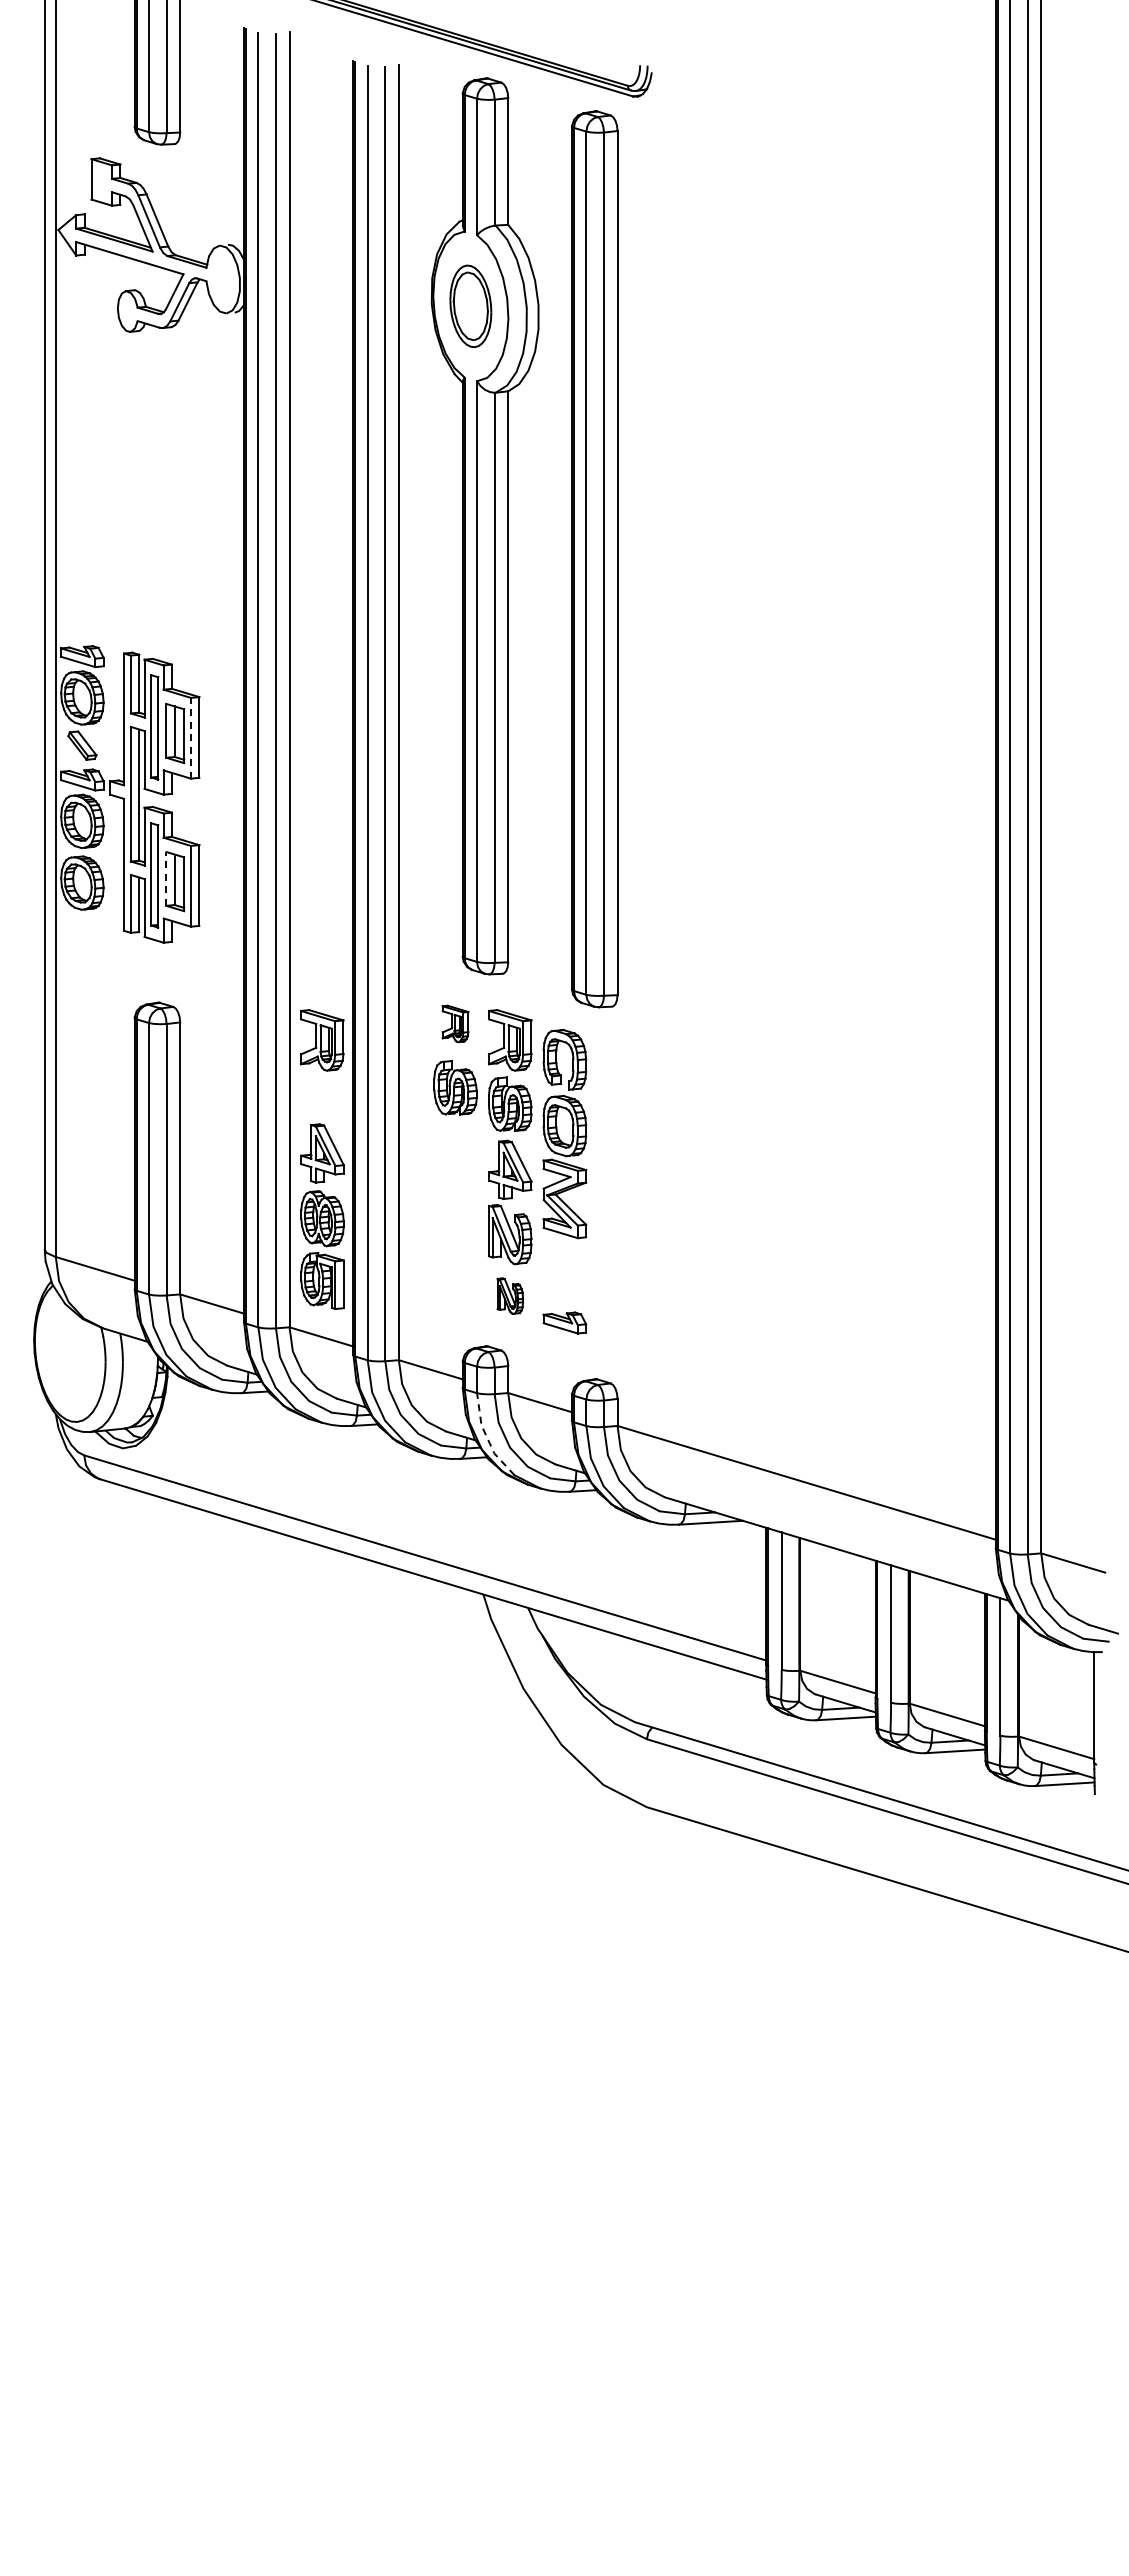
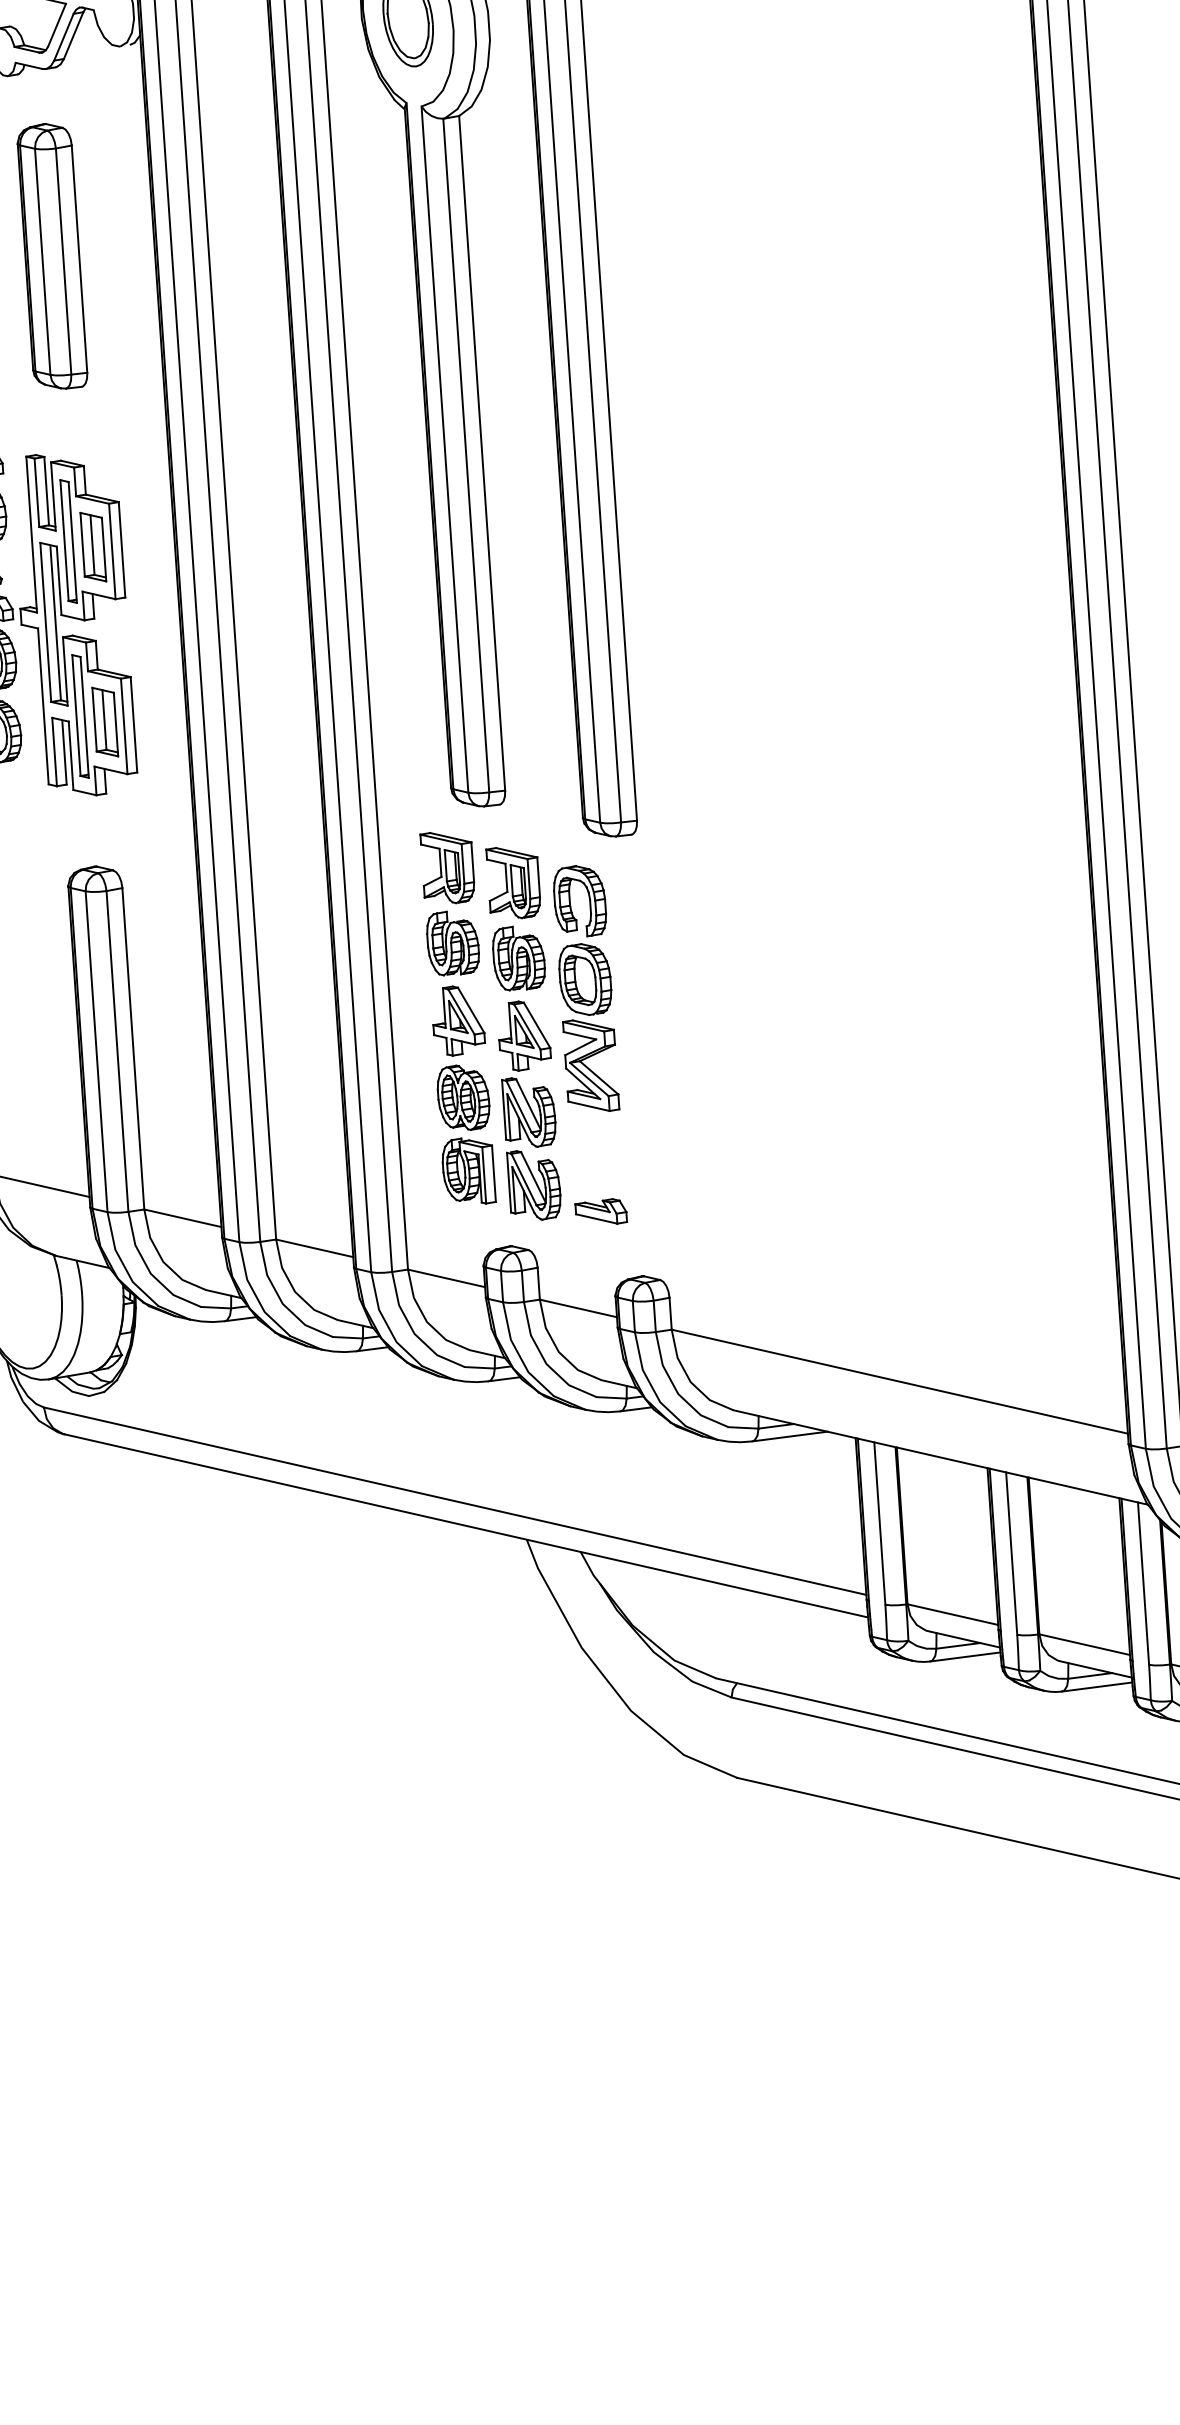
part: (157, 486) -> (52, 256), added
line: (191, 737) -> (112, 550), dashed -> solid
line: (166, 878) -> (94, 719), dashed -> solid
part: (455, 1023) -> (447, 867), size x1.67
part: (322, 1040) -> (292, 898), removed
part: (322, 1216) -> (463, 1095), moved
part: (510, 1295) -> (534, 1184), size x1.67
line: (487, 1437) -> (518, 1353), dashed -> solid

